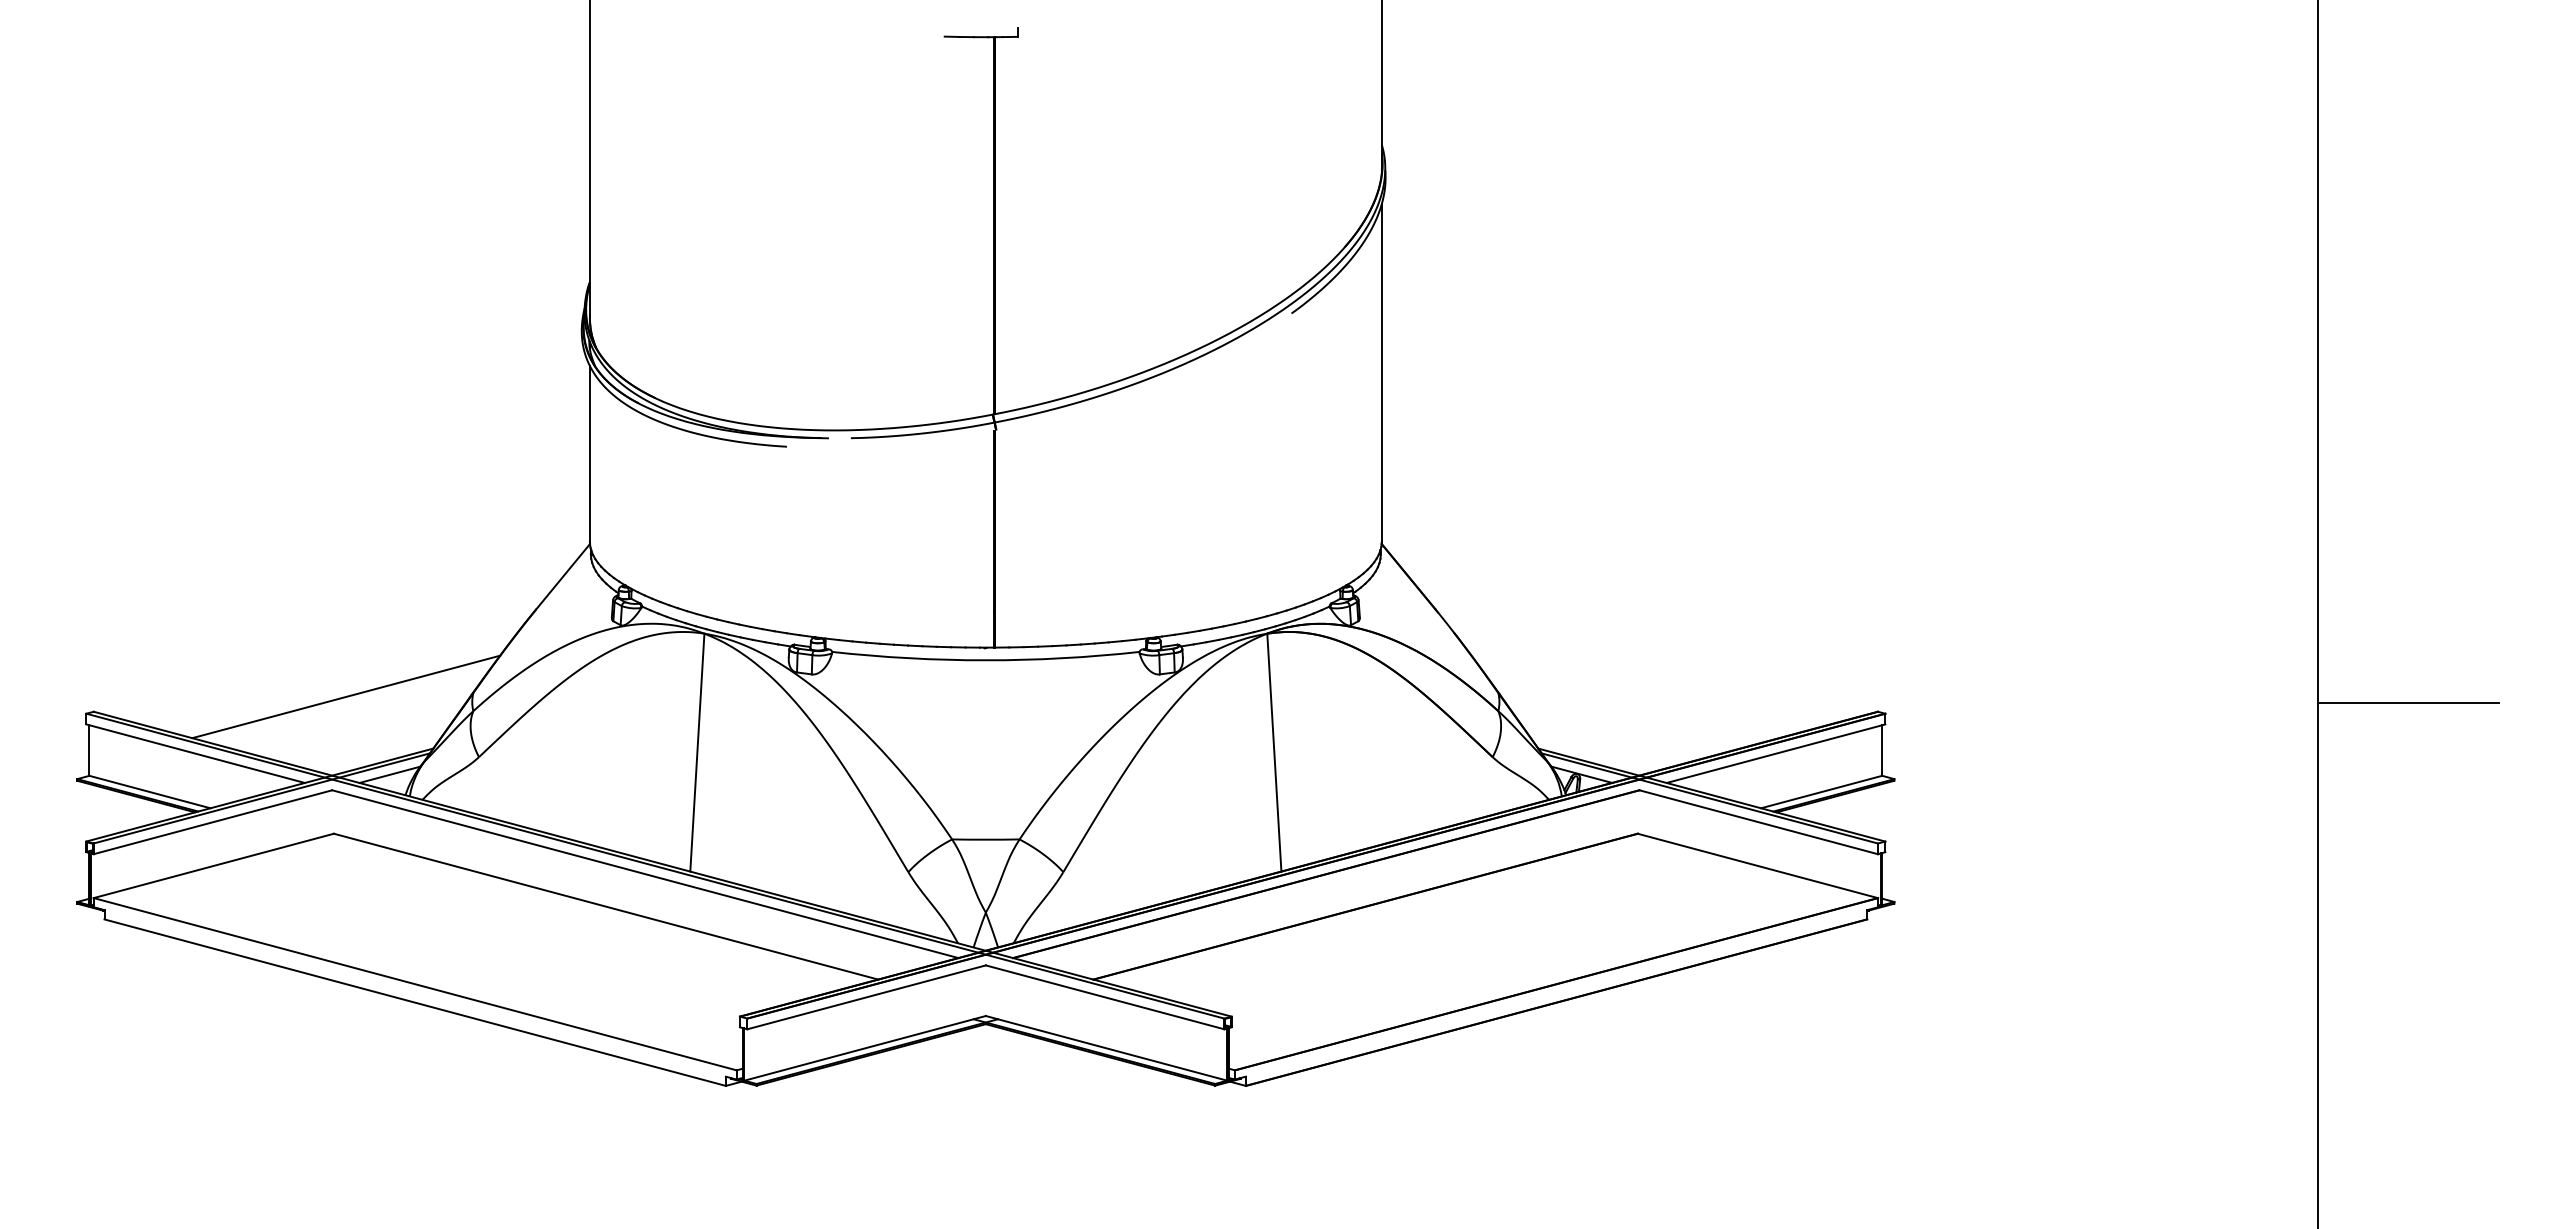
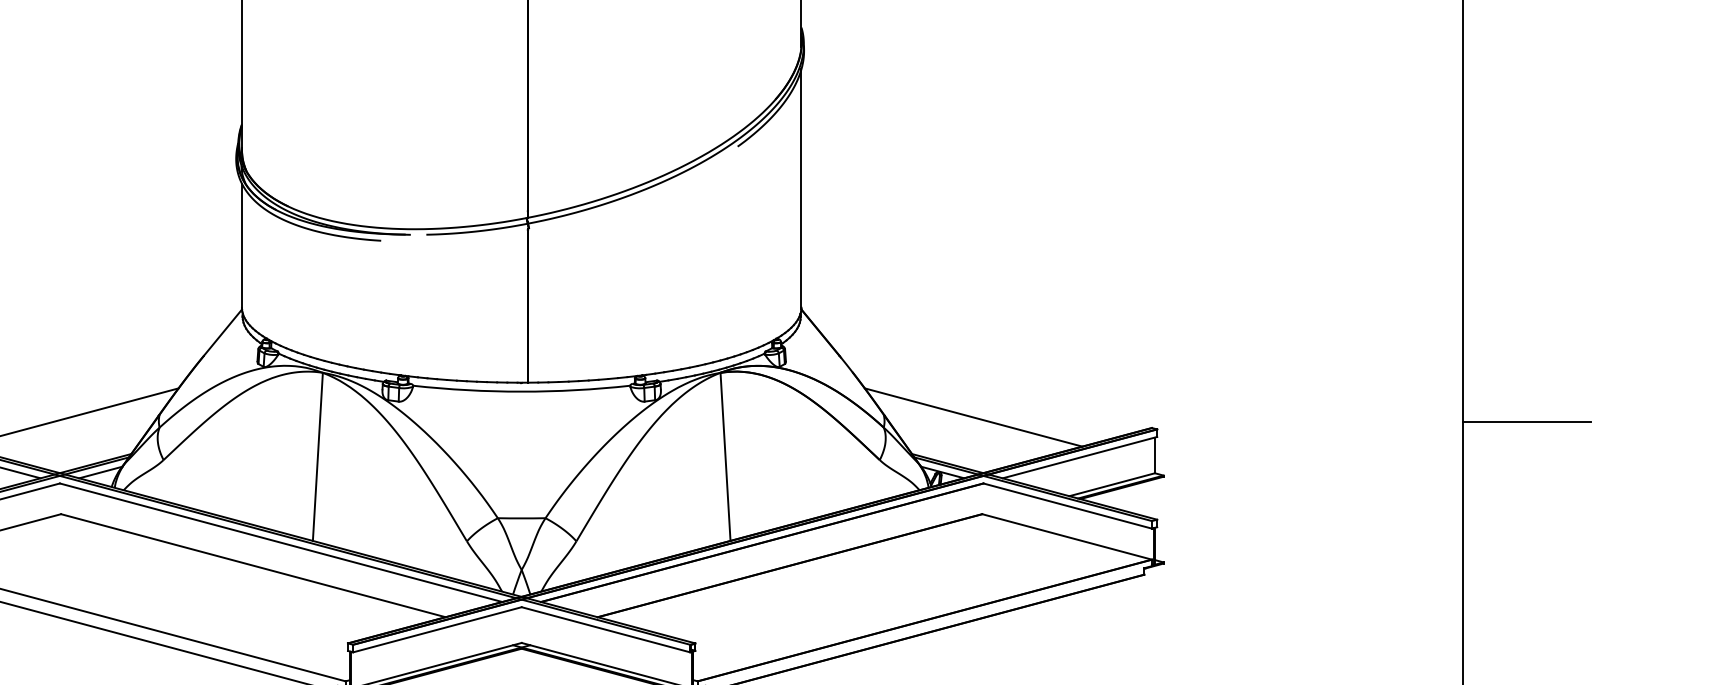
line: (1625, 696) -> (973, 417), added

